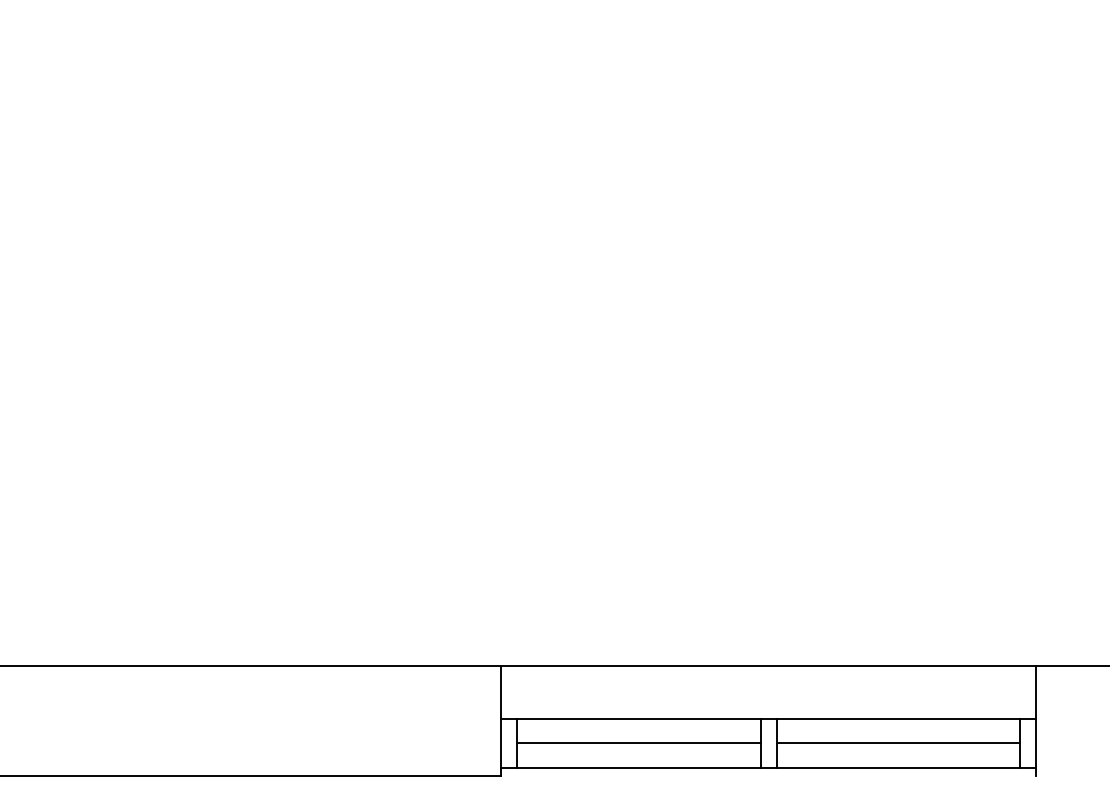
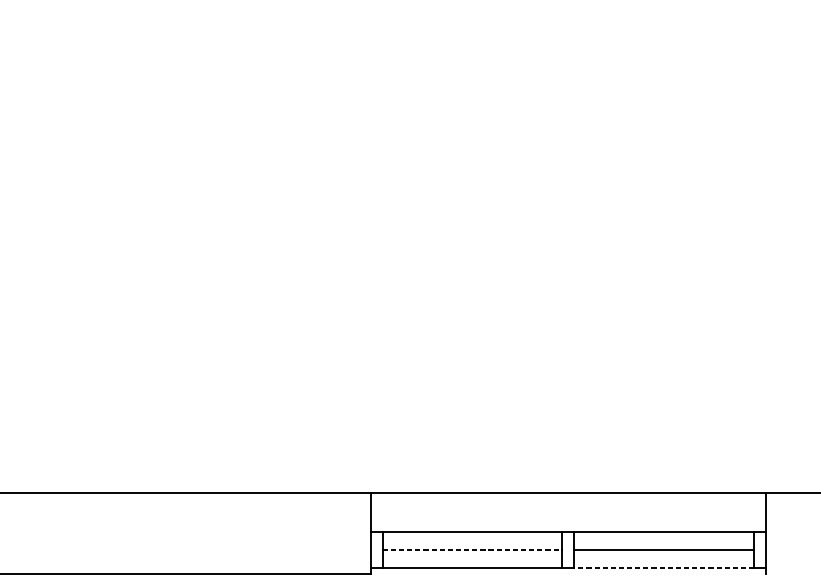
line: (639, 743) -> (472, 549), solid -> dashed
line: (898, 767) -> (664, 567), solid -> dashed

